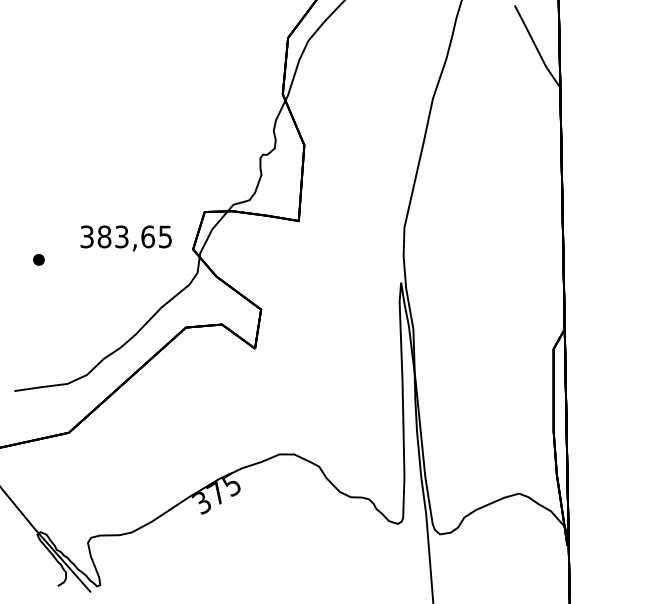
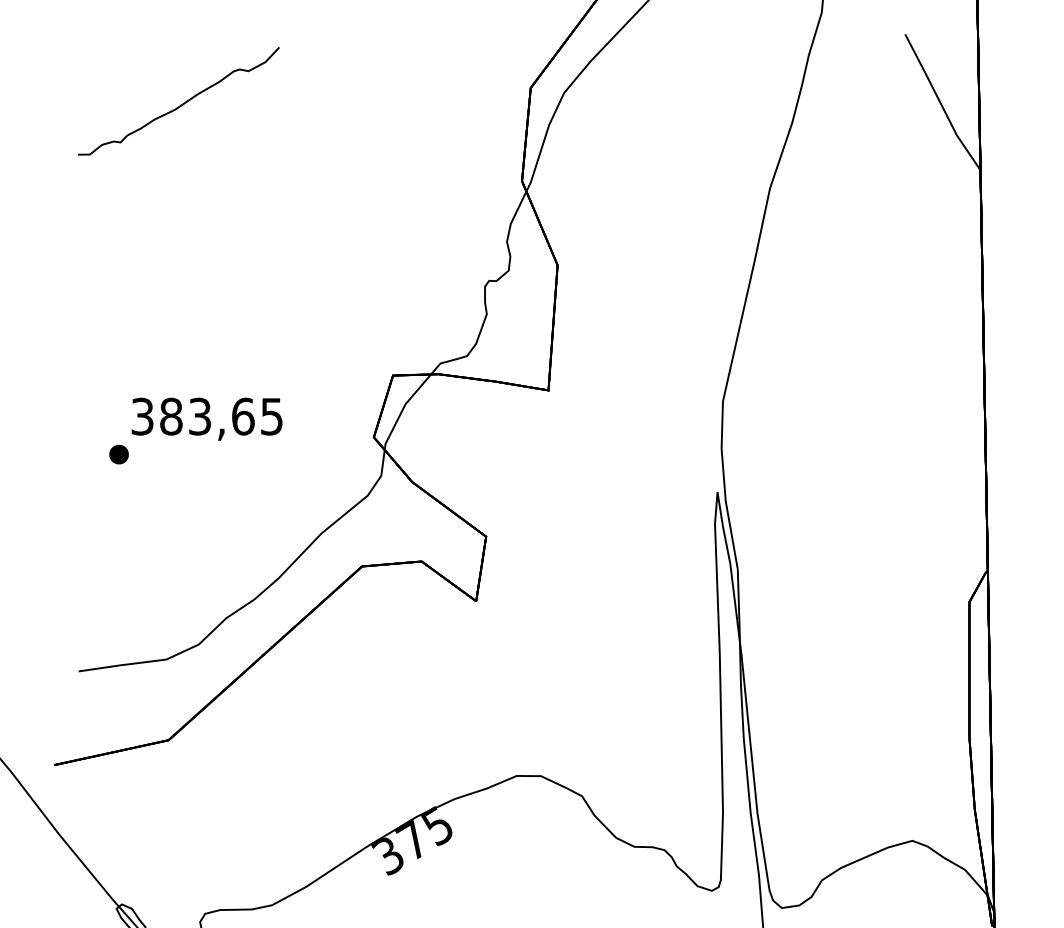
part: (75, 46) -> (179, 102), added
text: (125, 238) -> (205, 419), moved

